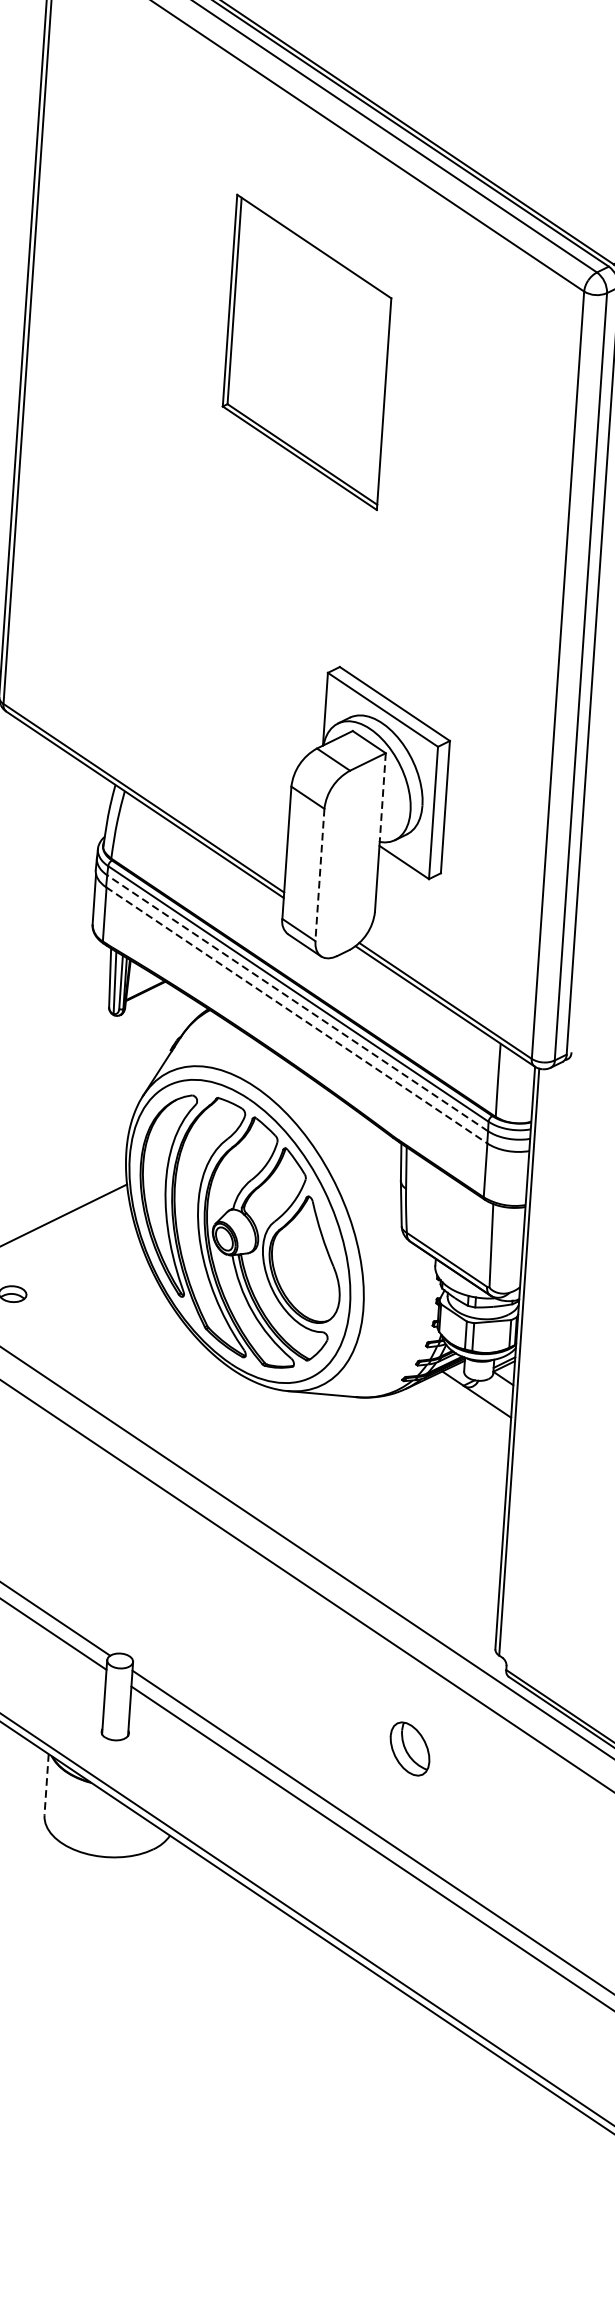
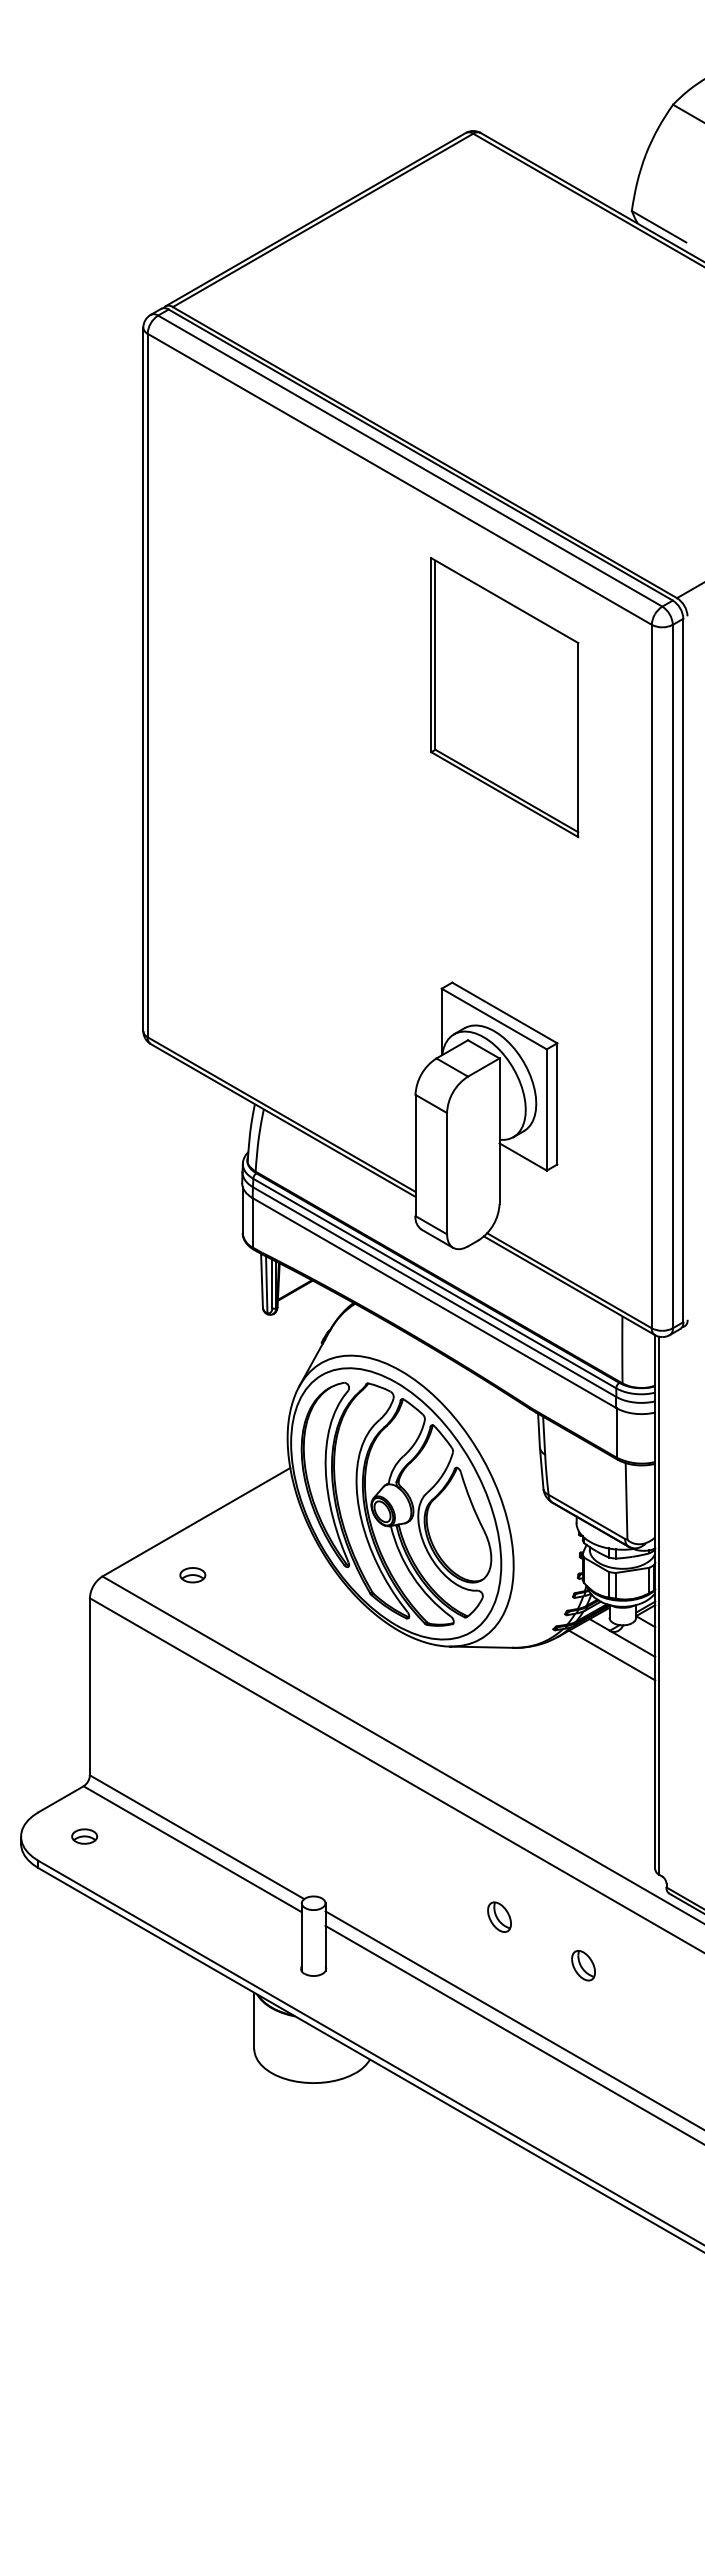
part: (306, 352) -> (504, 697), moved
line: (382, 798) -> (499, 1099), dashed -> solid
line: (320, 874) -> (447, 1173), dashed -> solid
line: (297, 1003) -> (434, 1292), dashed -> solid
line: (296, 1015) -> (434, 1303), dashed -> solid
line: (464, 1412) -> (612, 1655), added
part: (321, 1689) -> (499, 1916), added
part: (409, 1748) -> (583, 1965), size x0.62
line: (46, 1785) -> (254, 2021), dashed -> solid

